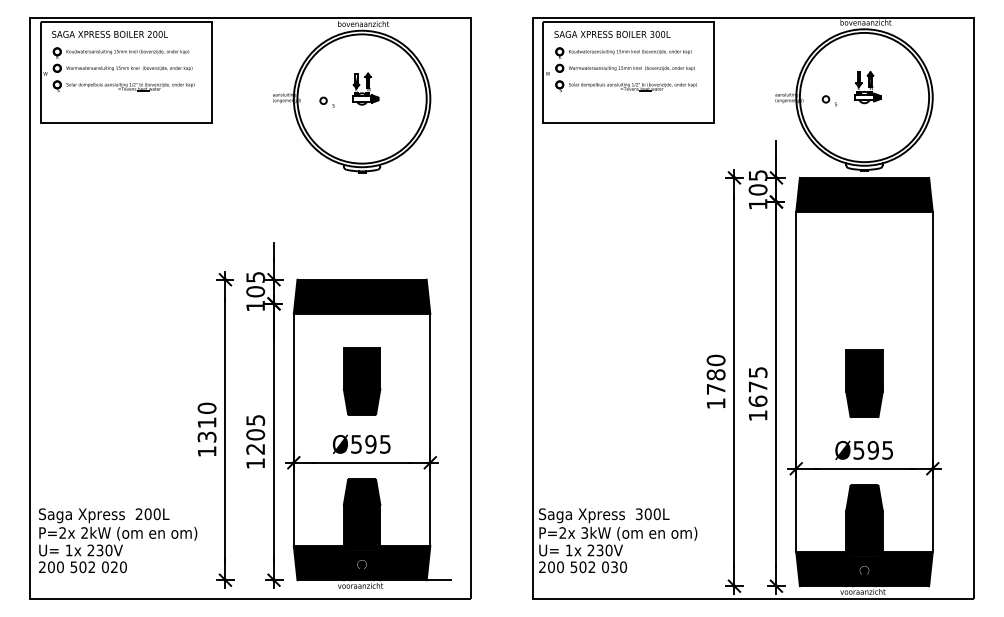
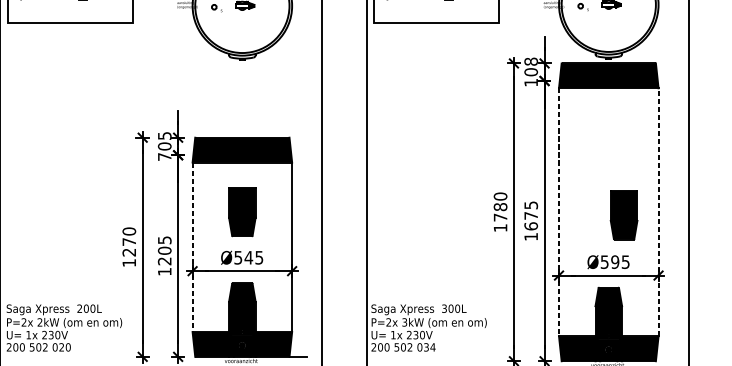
text: (757, 175) -> (530, 61), 105 -> 108
text: (255, 306) -> (164, 157), 105 -> 705
line: (932, 381) -> (658, 211), solid -> dashed
line: (796, 382) -> (559, 212), solid -> dashed
part: (864, 383) -> (624, 214), moved
text: (207, 429) -> (129, 246), 1310 -> 1270
line: (293, 430) -> (192, 247), solid -> dashed
text: (370, 444) -> (248, 257), Ø595 -> Ø545
text: (623, 567) -> (433, 347), 030 -> 034

